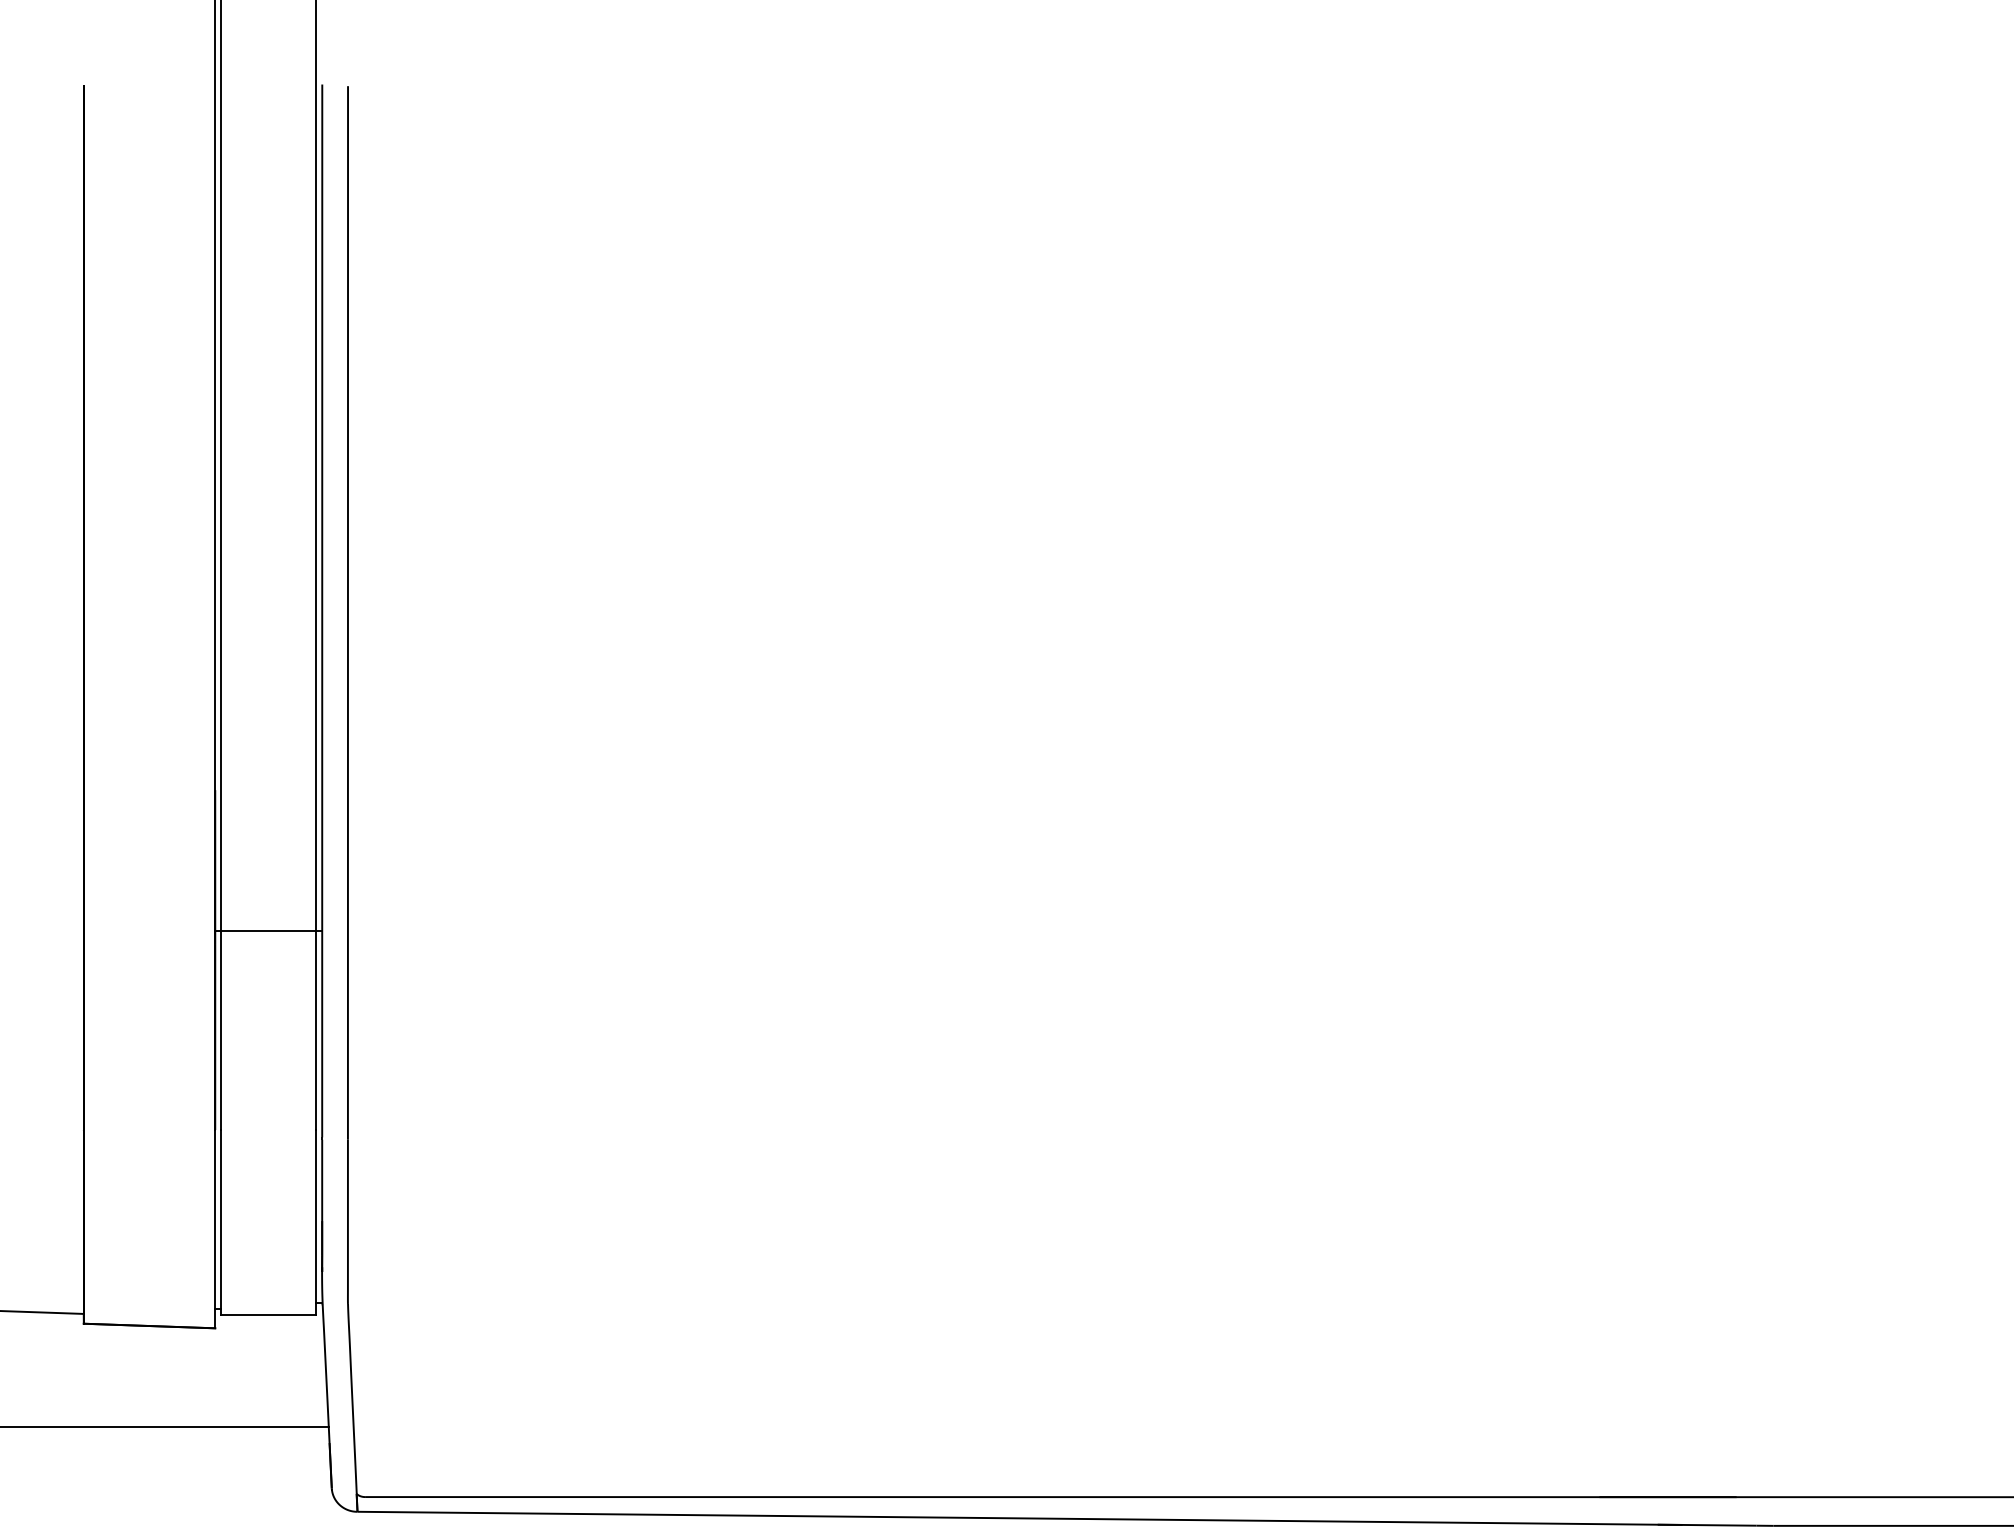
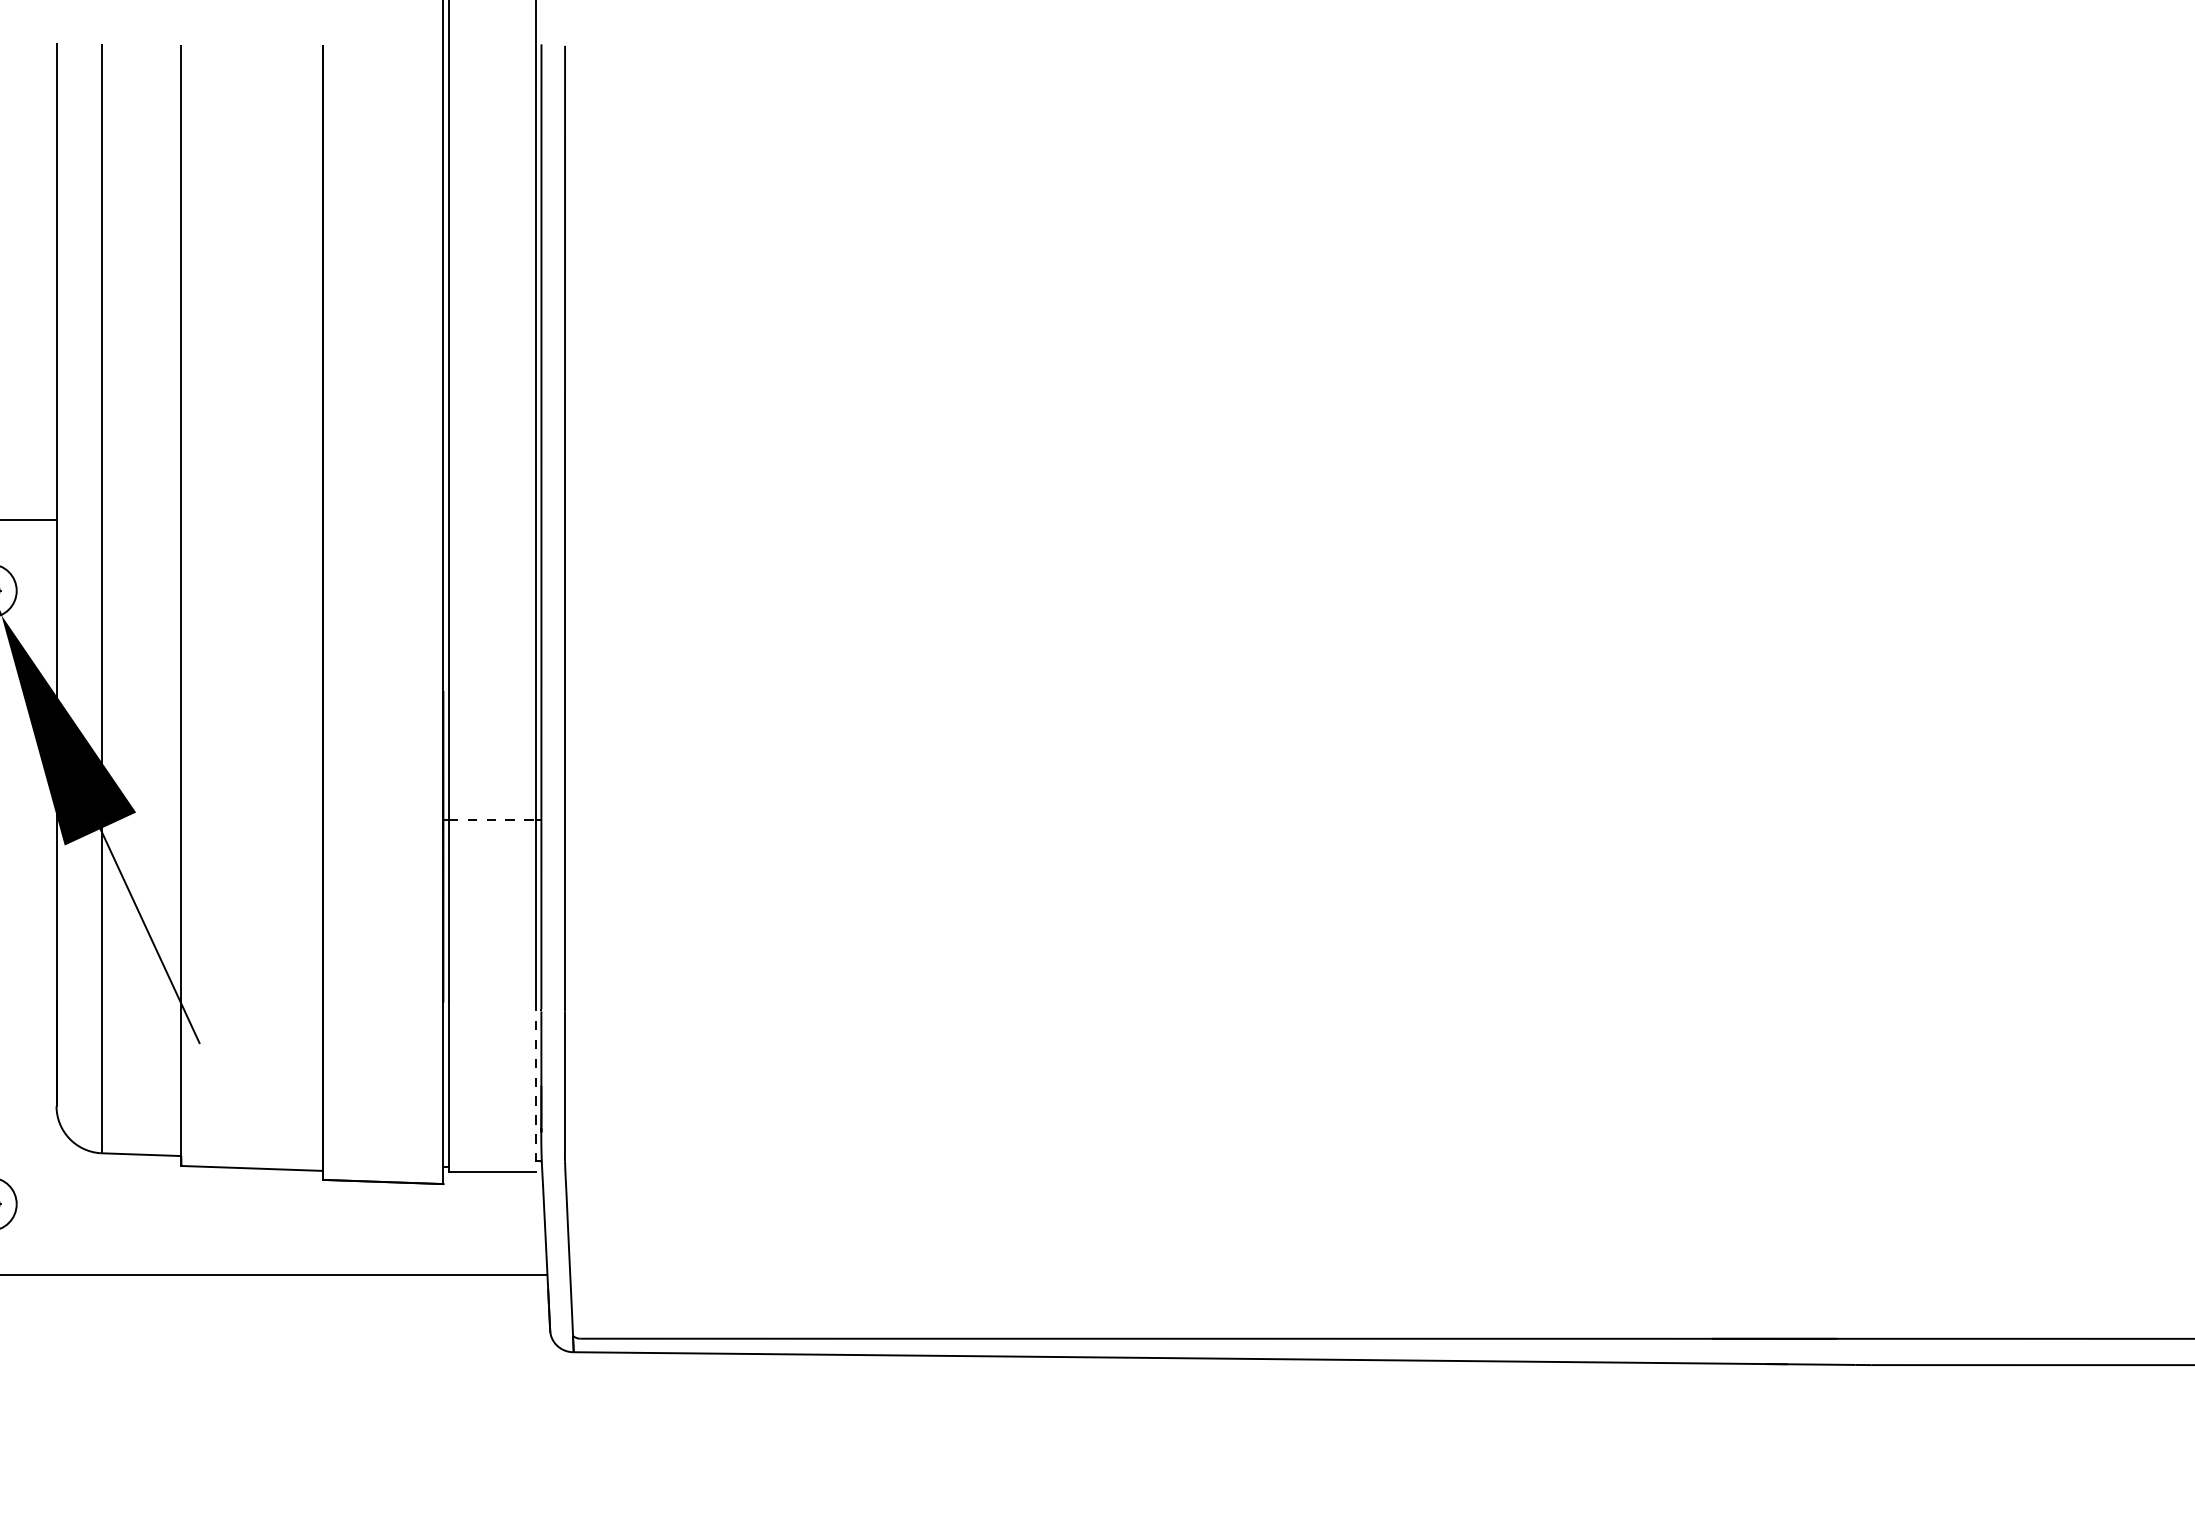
line: (268, 931) -> (492, 820), solid -> dashed
line: (315, 1222) -> (535, 1087), solid -> dashed

